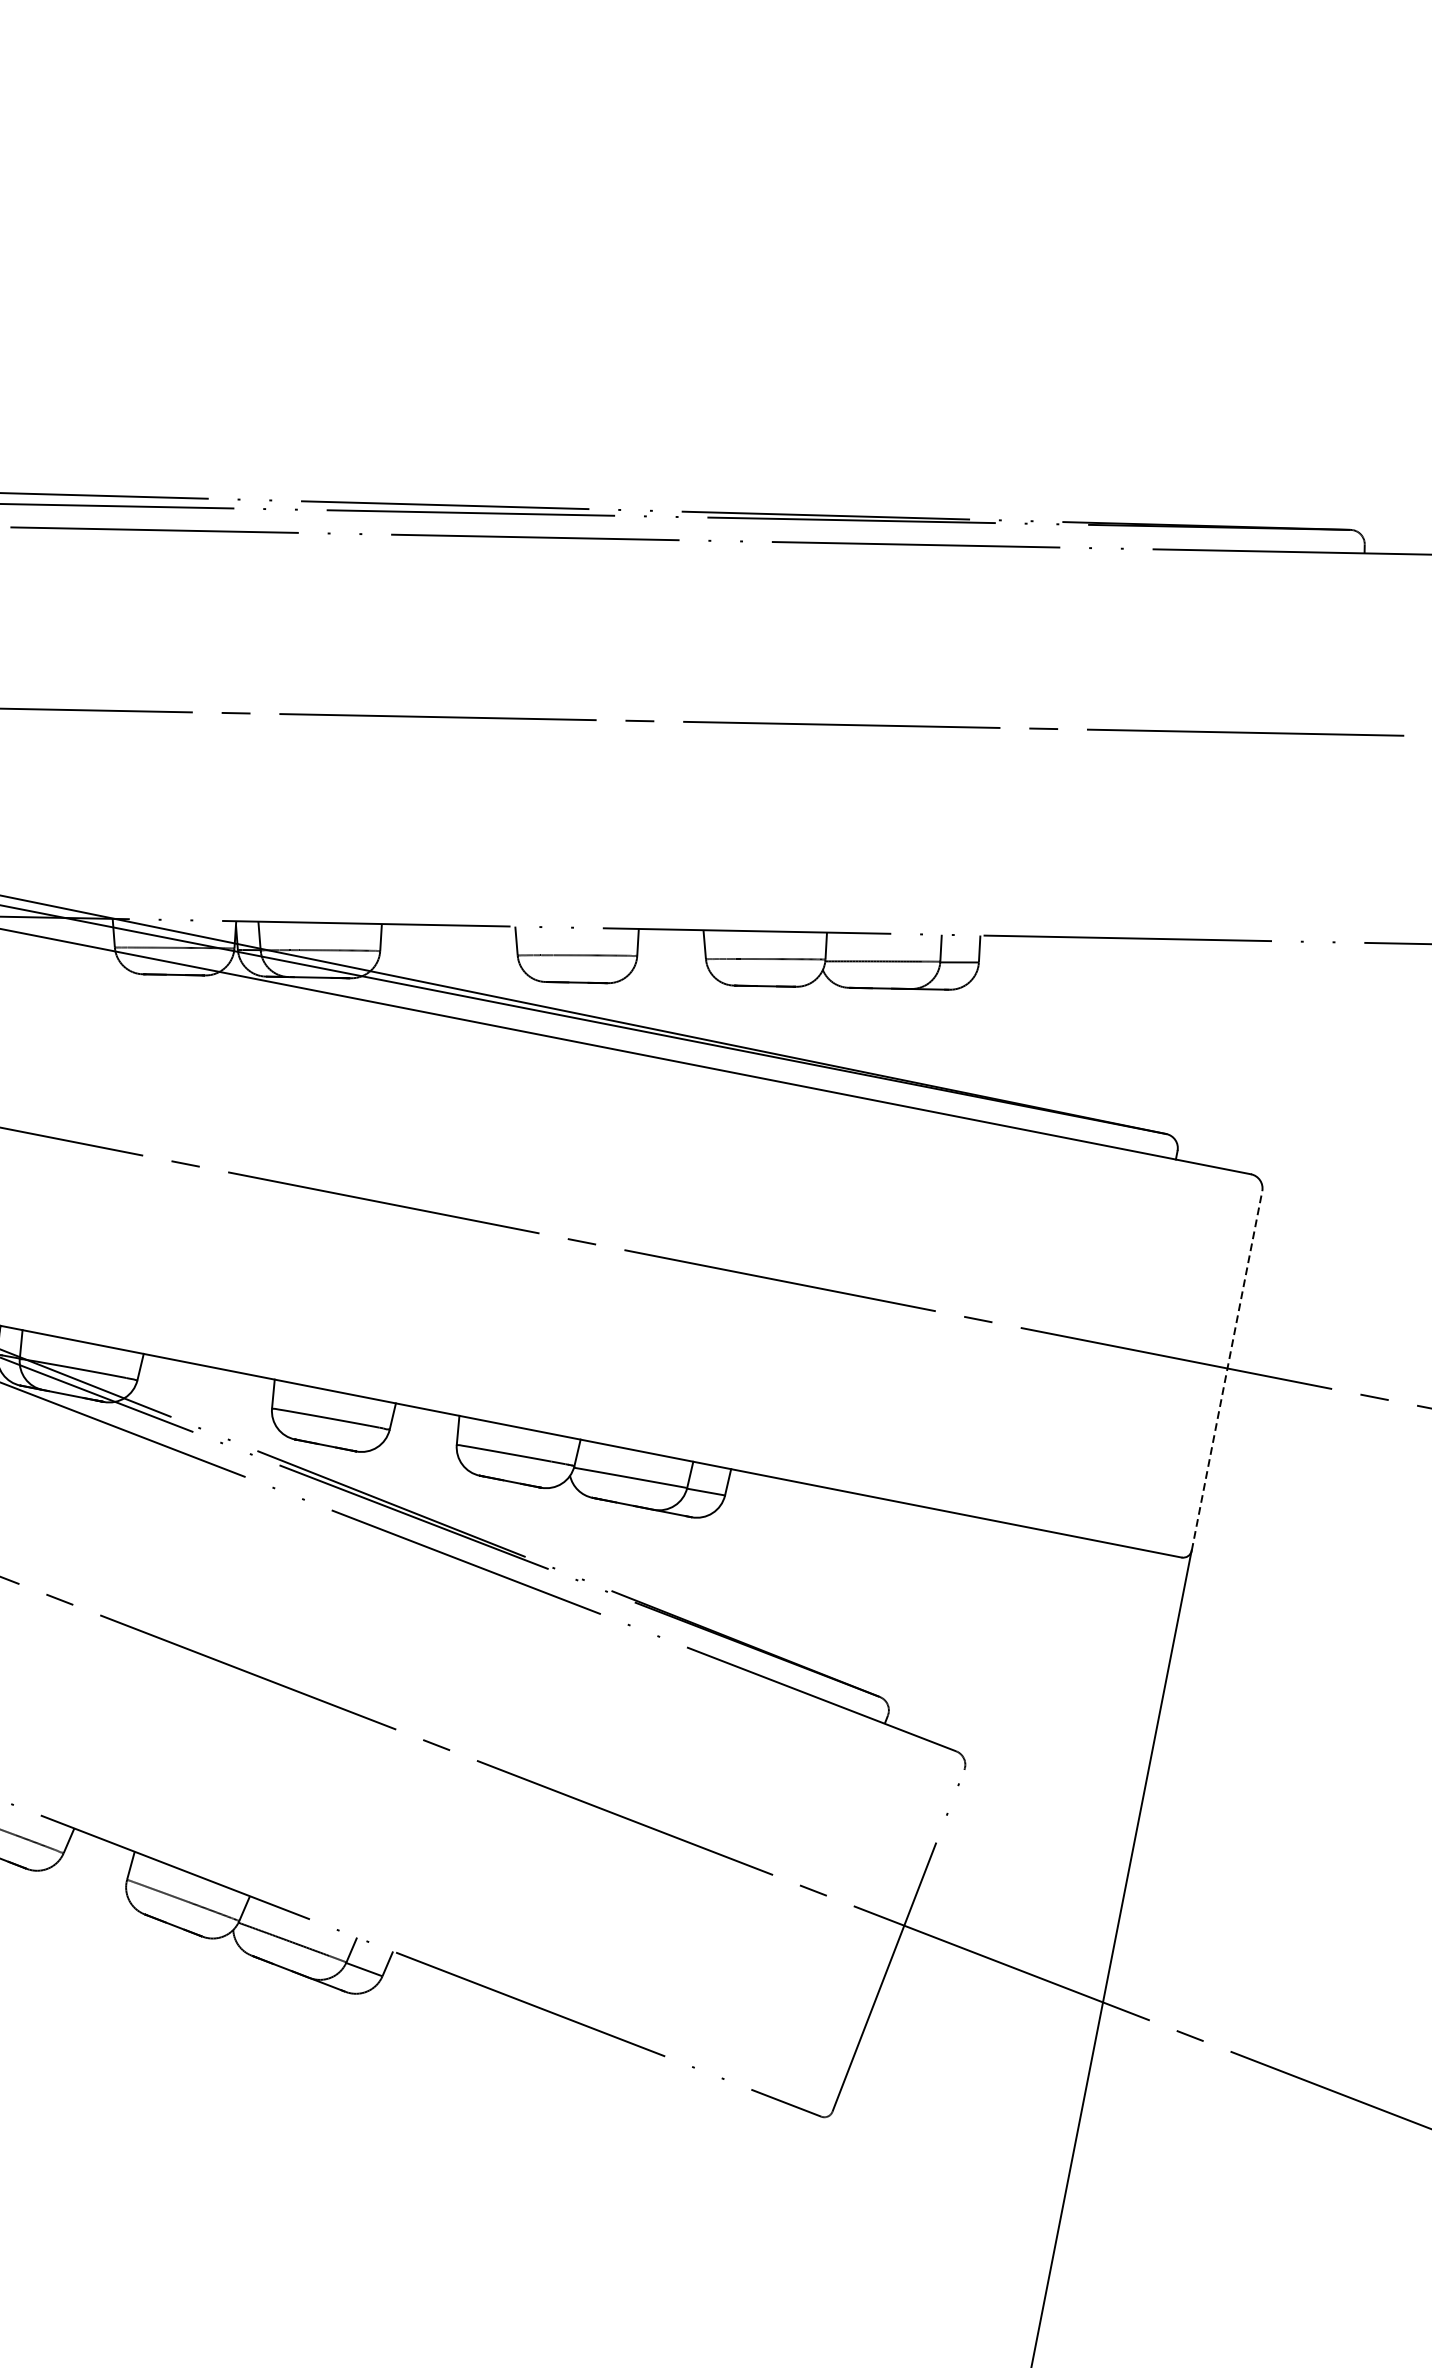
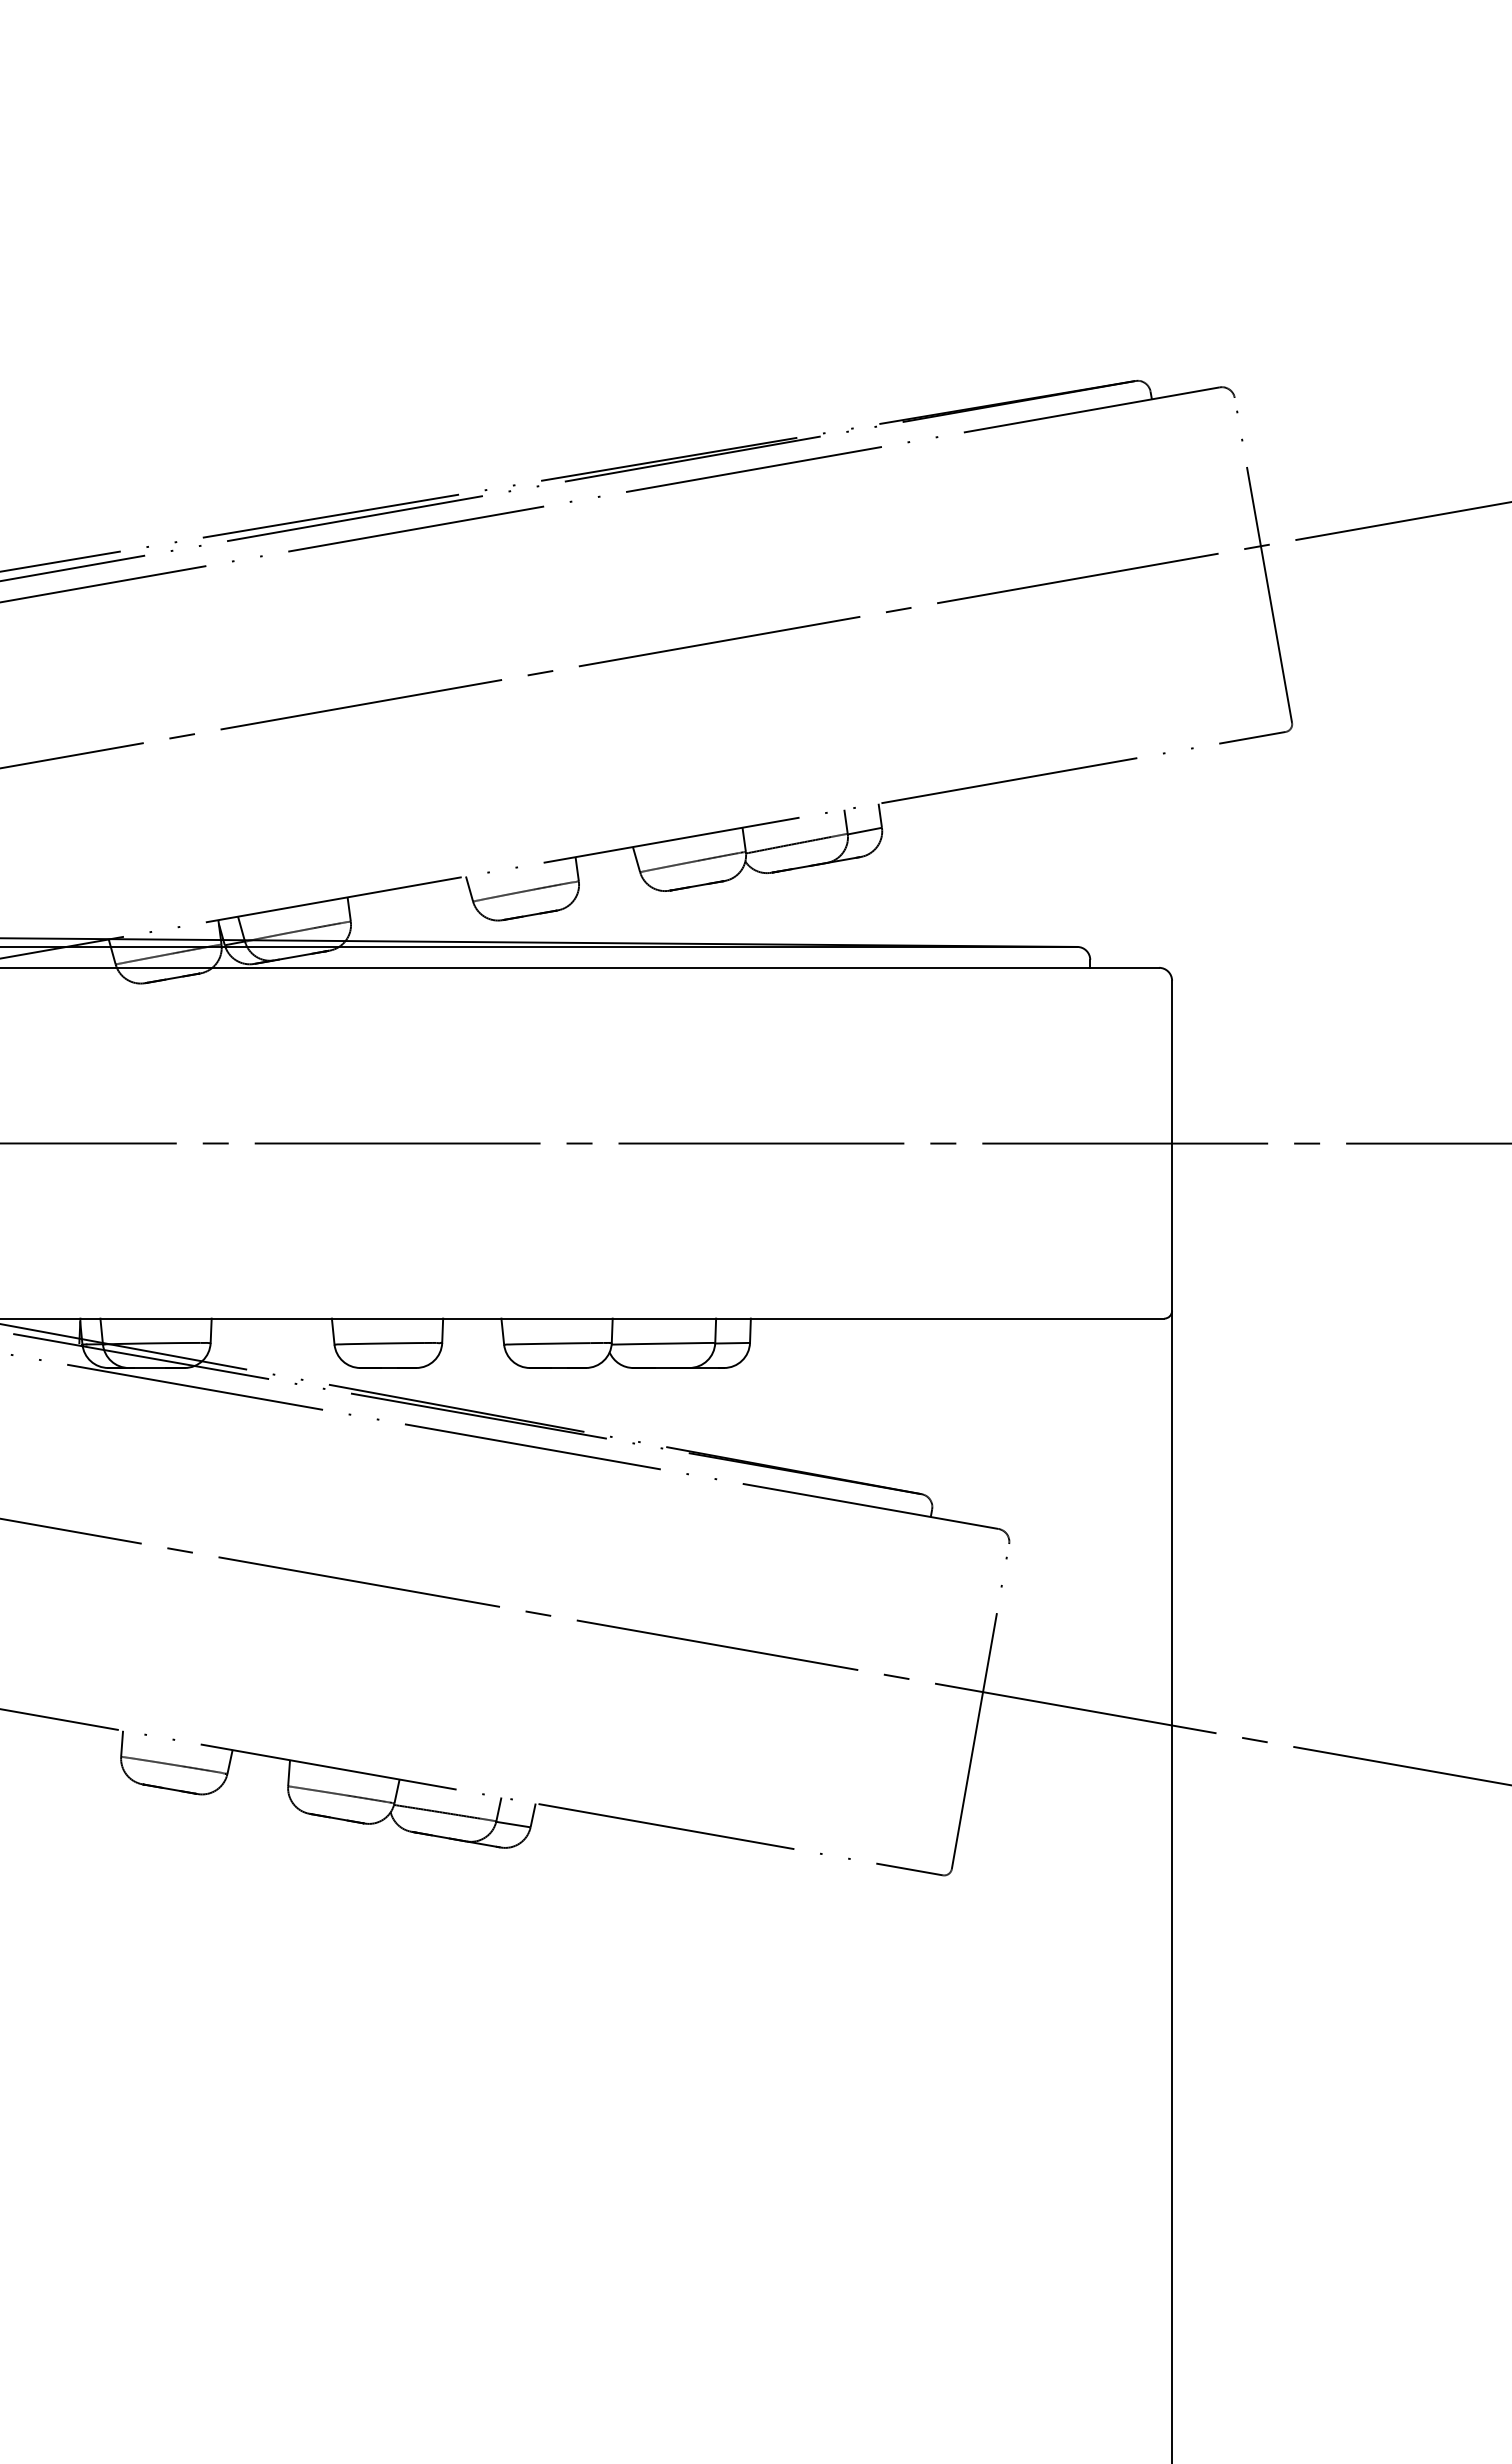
line: (1227, 1370) -> (1172, 1145), dashed -> solid

